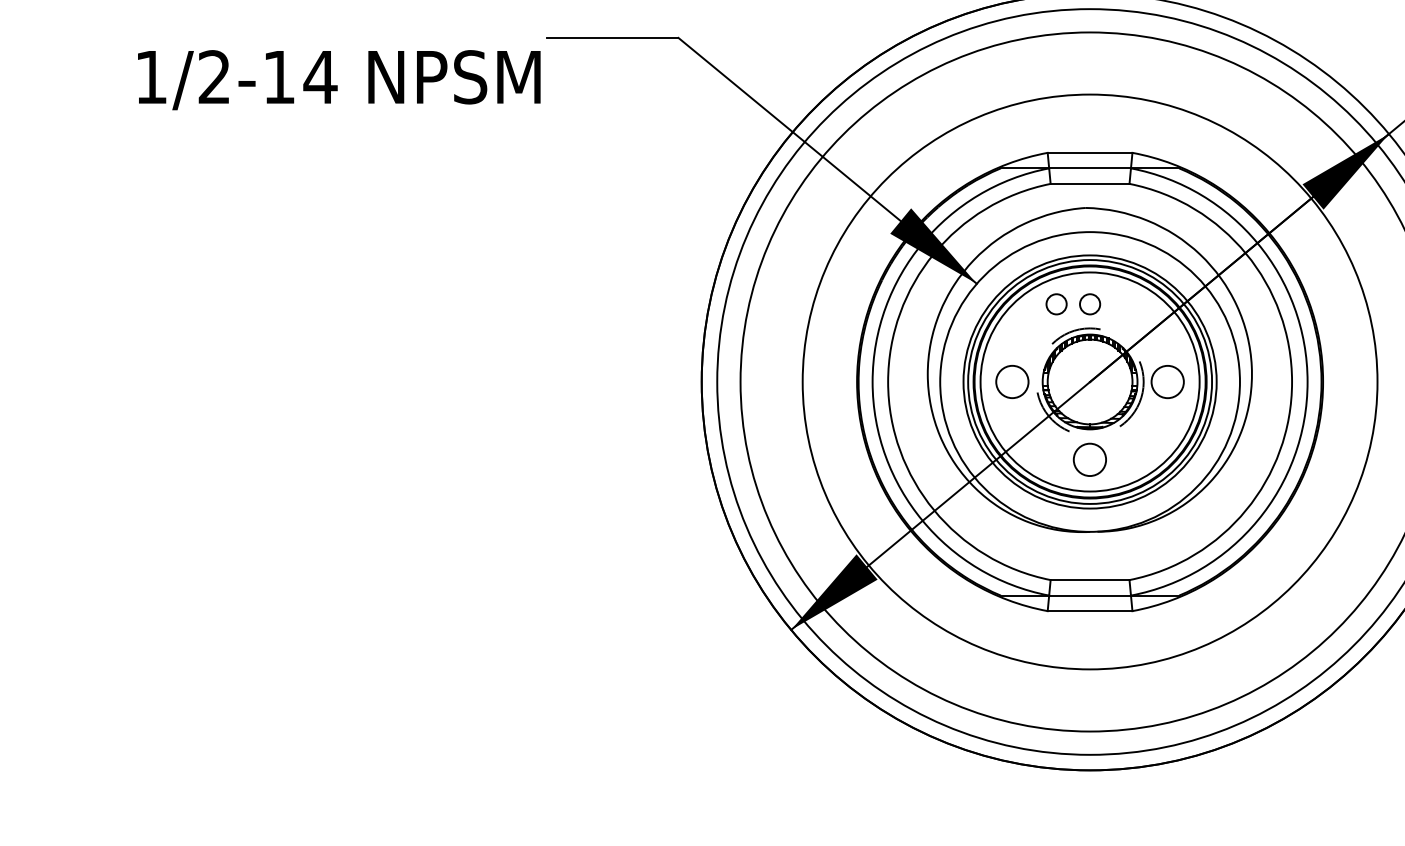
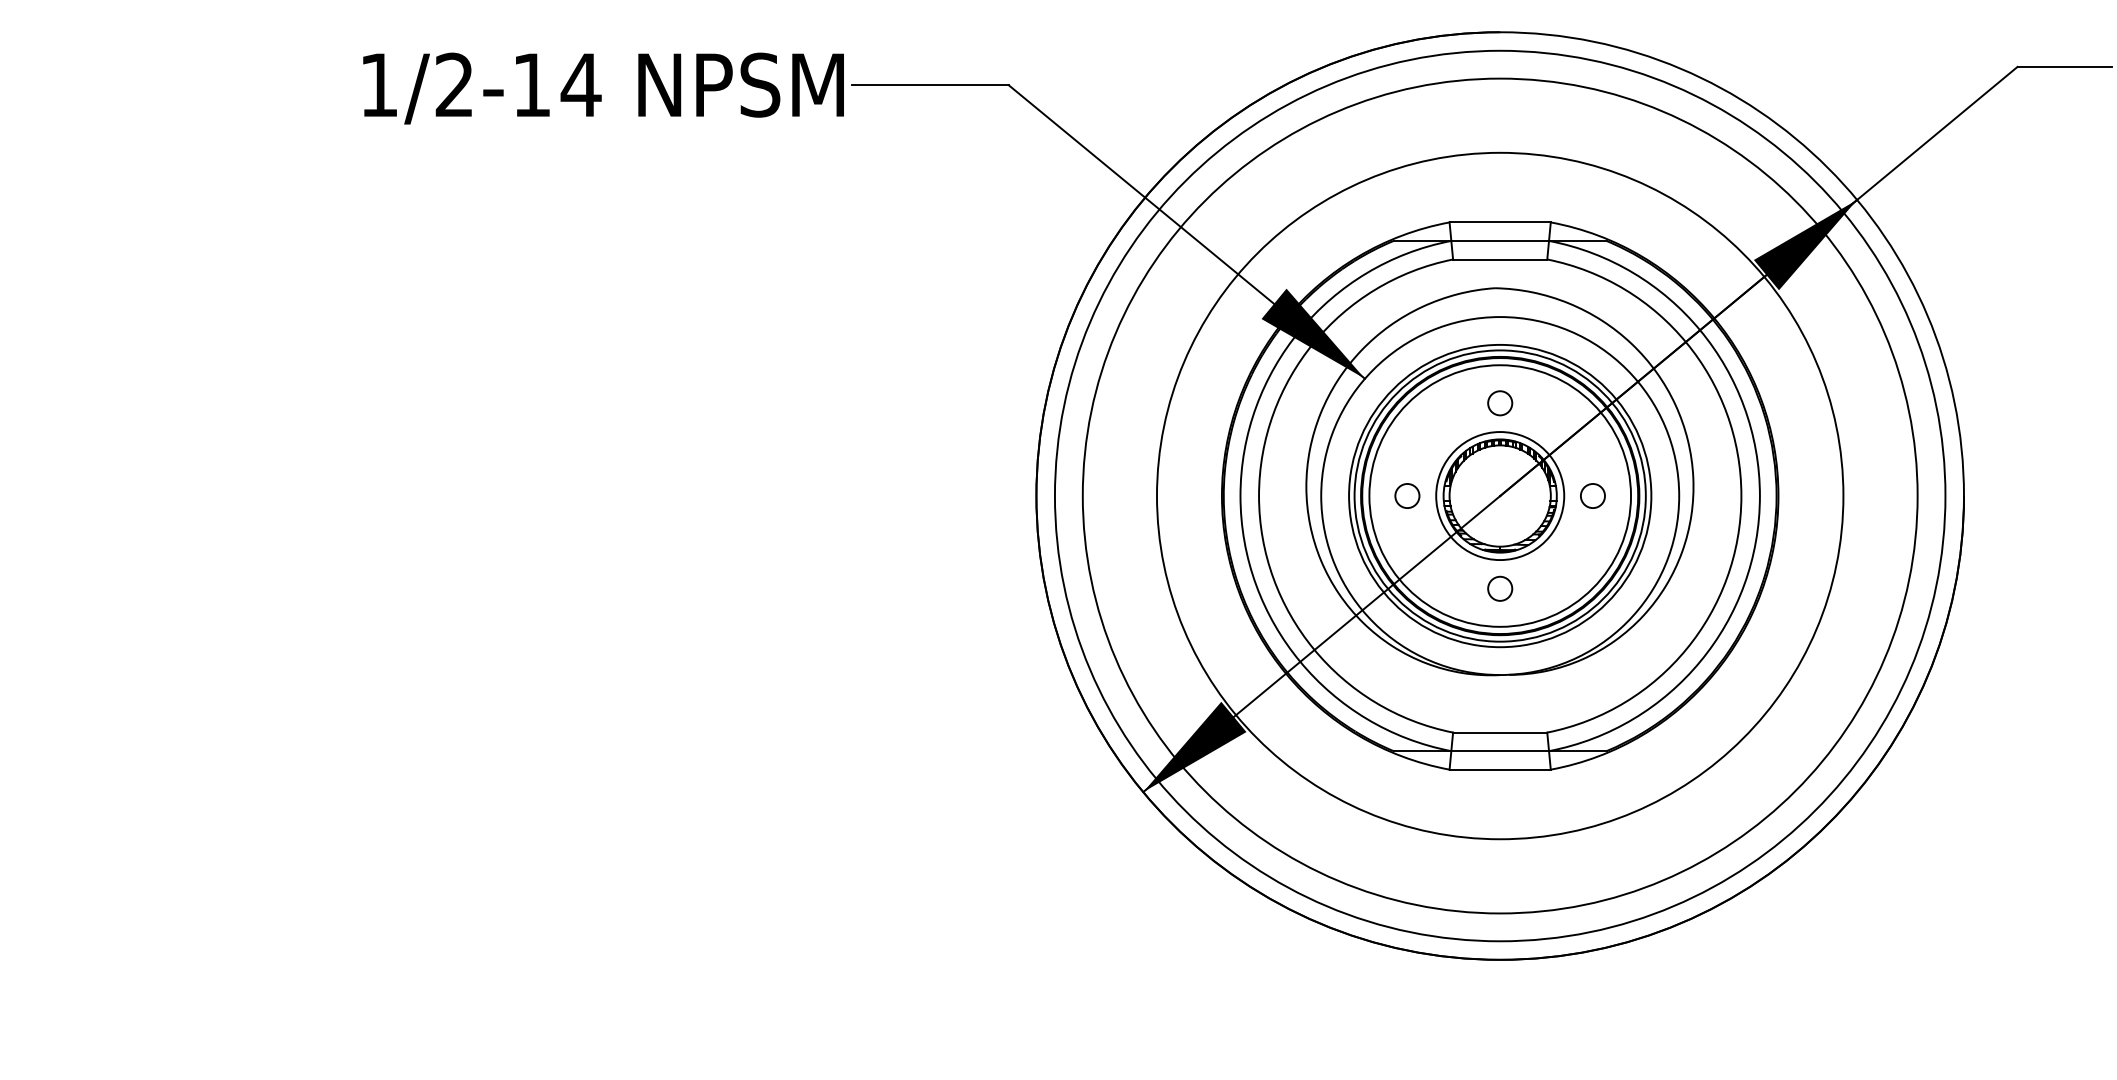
text: (339, 80) -> (603, 88), moved
circle: (1056, 304) -> (1460, 403), removed
circle: (1012, 381) -> (1407, 495), size x0.62
circle: (1167, 381) -> (1592, 495), size x0.62
circle: (1090, 382) -> (1500, 496), dashed -> solid
circle: (1090, 459) -> (1500, 588), size x0.62

